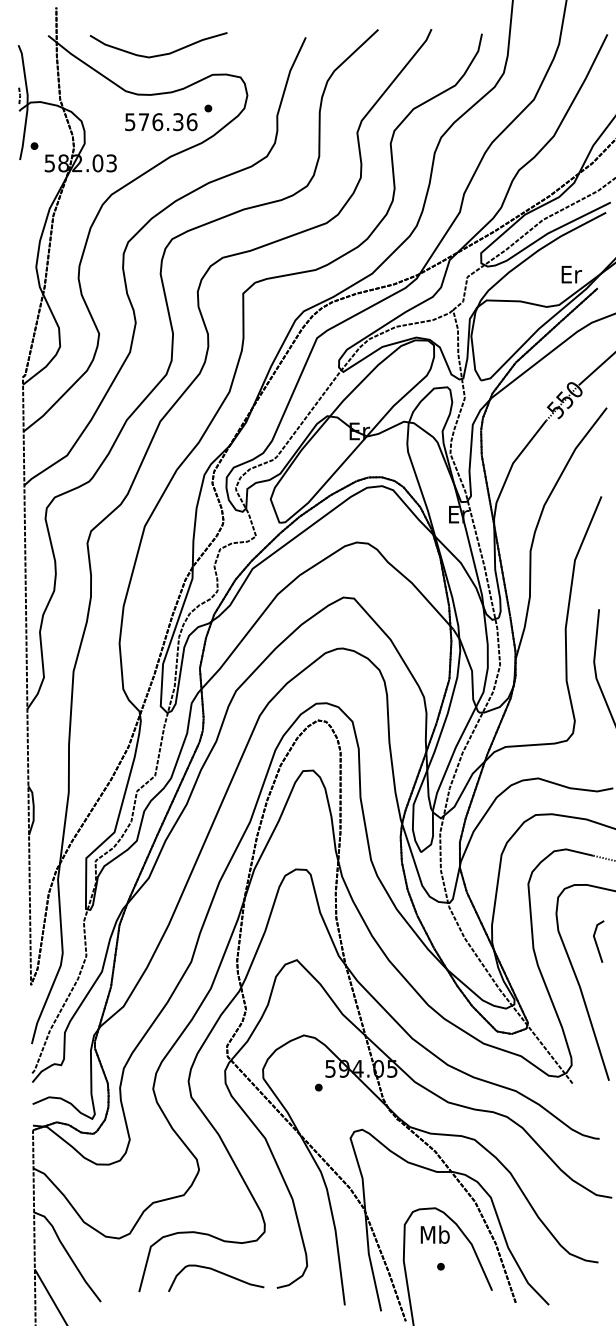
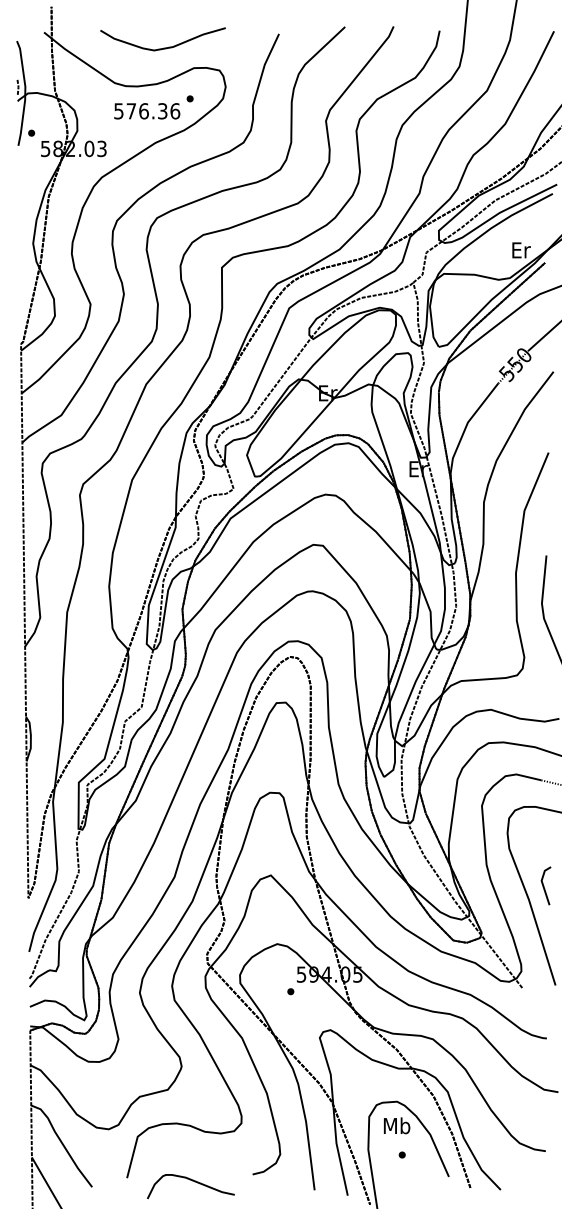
curve: (158, 54) -> (162, 47), moved
line: (596, 941) -> (544, 885), moved
curve: (219, 1273) -> (193, 1182), moved

